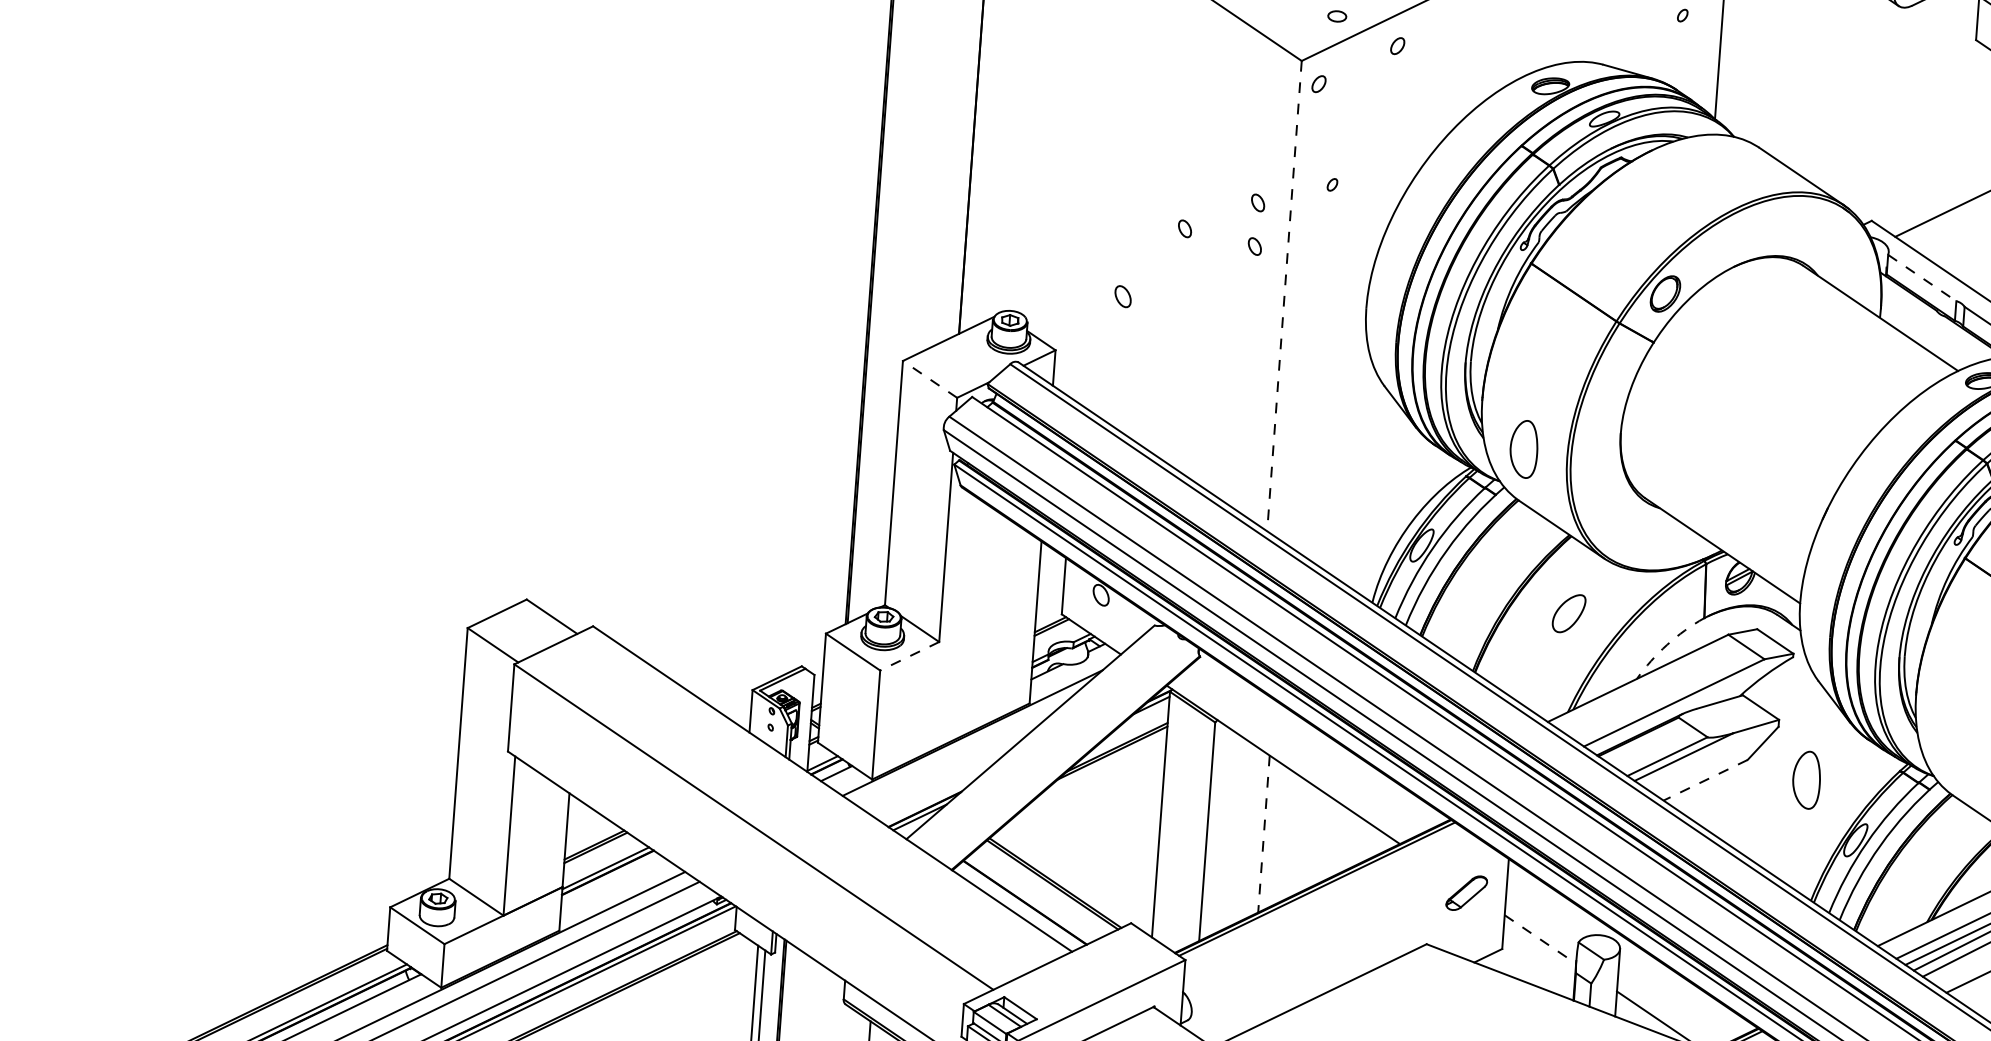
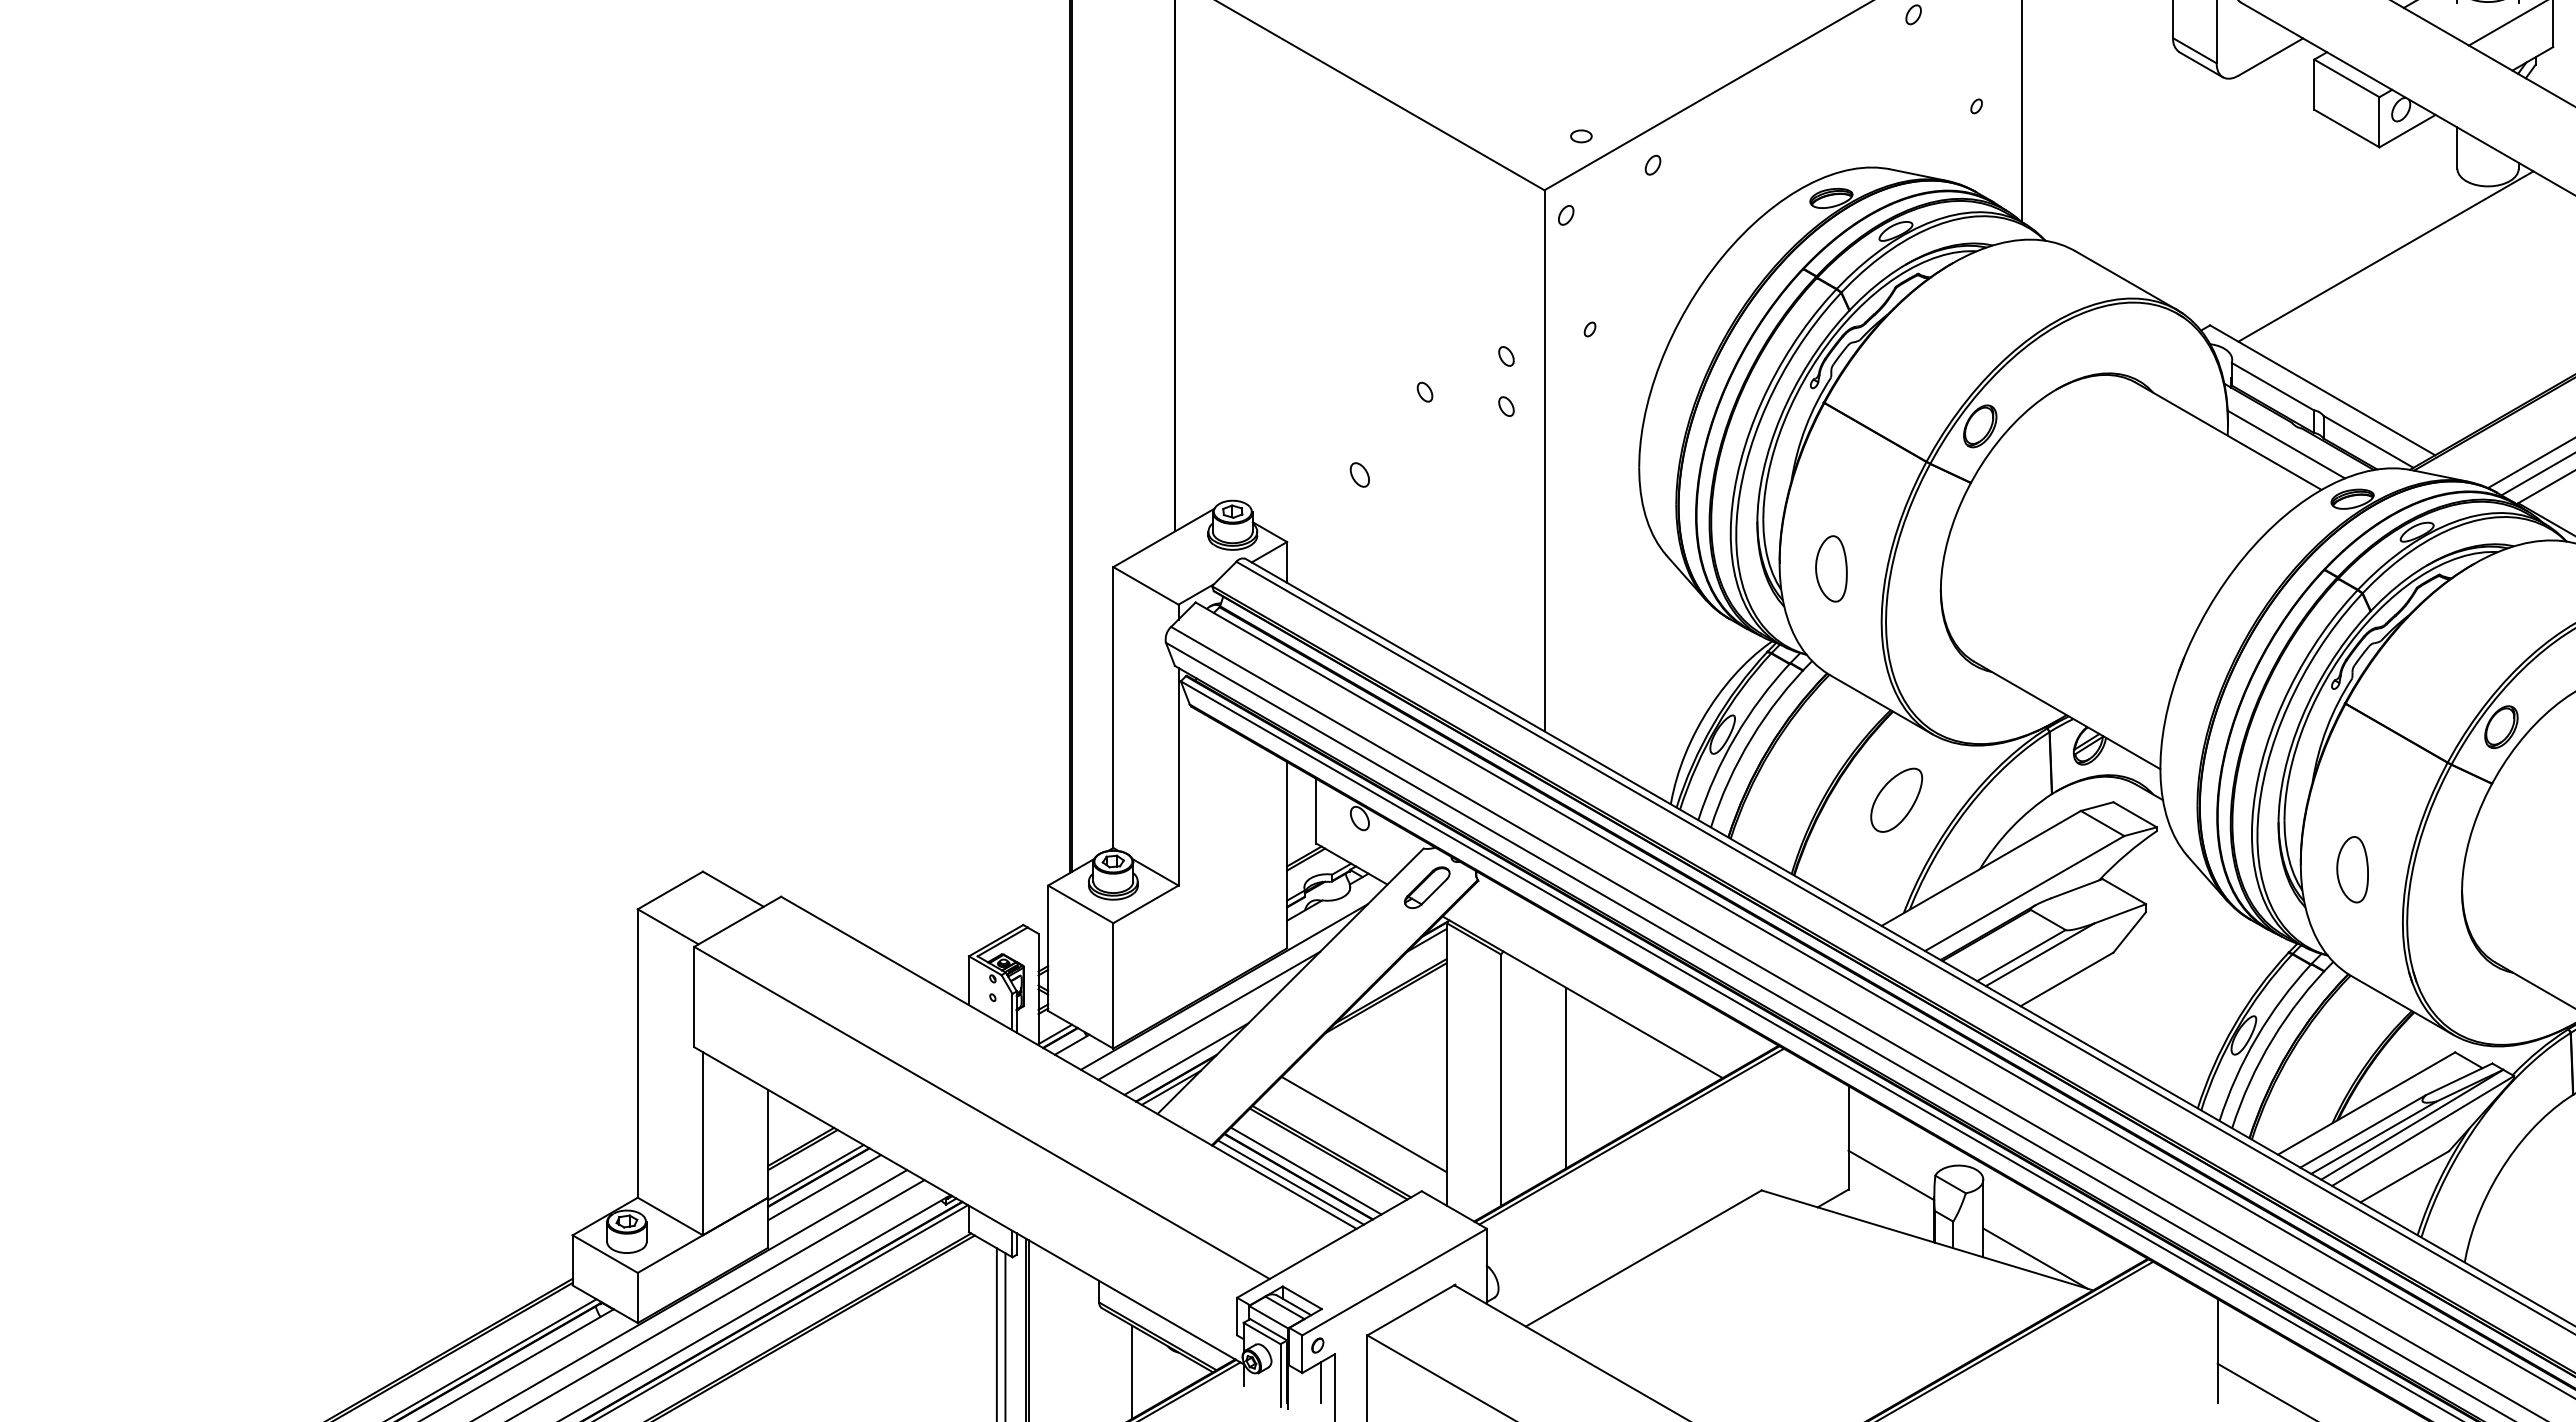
line: (1922, 278) -> (2273, 386), dashed -> solid
line: (1284, 295) -> (1544, 460), dashed -> solid
line: (1930, 329) -> (2286, 444), added
line: (929, 379) -> (1145, 585), dashed -> solid
part: (1524, 448) -> (1831, 568), moved
part: (1568, 612) -> (1896, 799), size x1.43
arc: (1667, 644) -> (2011, 827), dashed -> solid
line: (909, 656) -> (1145, 904), dashed -> solid
line: (957, 756) -> (1209, 1015), added
part: (1806, 779) -> (2352, 869), moved
line: (1706, 780) -> (2067, 979), dashed -> solid
line: (935, 792) -> (1186, 1058), added
line: (1264, 834) -> (1566, 1078), dashed -> solid
line: (1084, 861) -> (1363, 1124), added
line: (612, 881) -> (824, 1187), added
part: (1467, 893) -> (1427, 887), moved
line: (1031, 897) -> (1305, 1170), added
line: (1017, 907) -> (1290, 1182), added
line: (1540, 939) -> (1891, 1175), dashed -> solid

